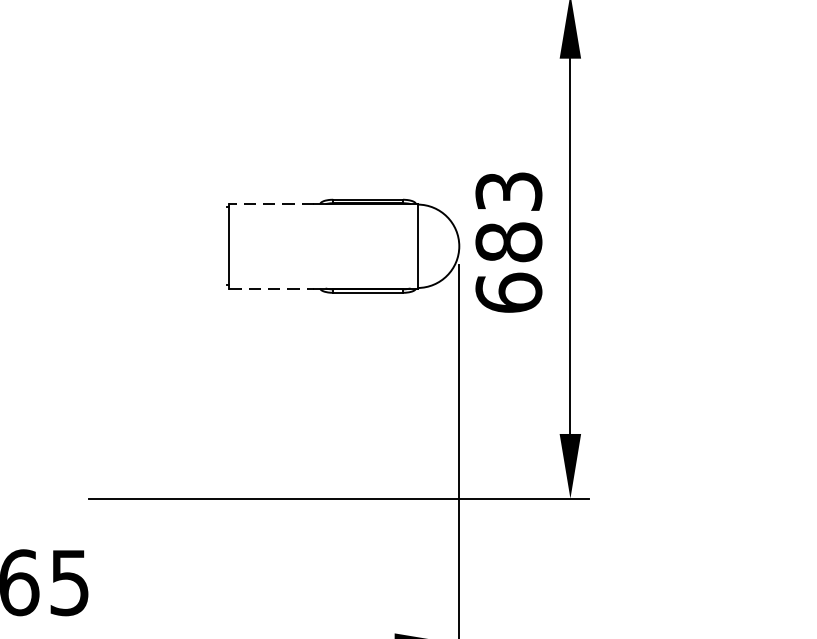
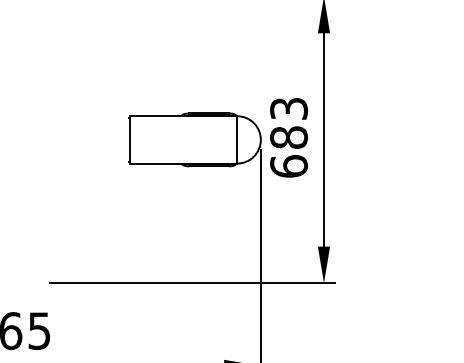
line: (270, 203) -> (153, 115), dashed -> solid
line: (272, 287) -> (154, 163), dashed -> solid

